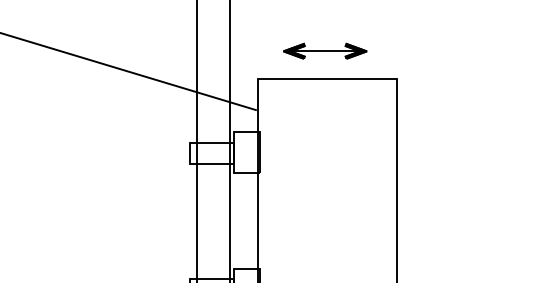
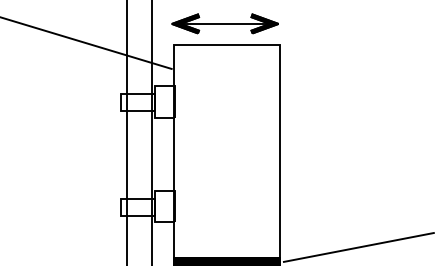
part: (324, 50) -> (224, 23), size x1.67

